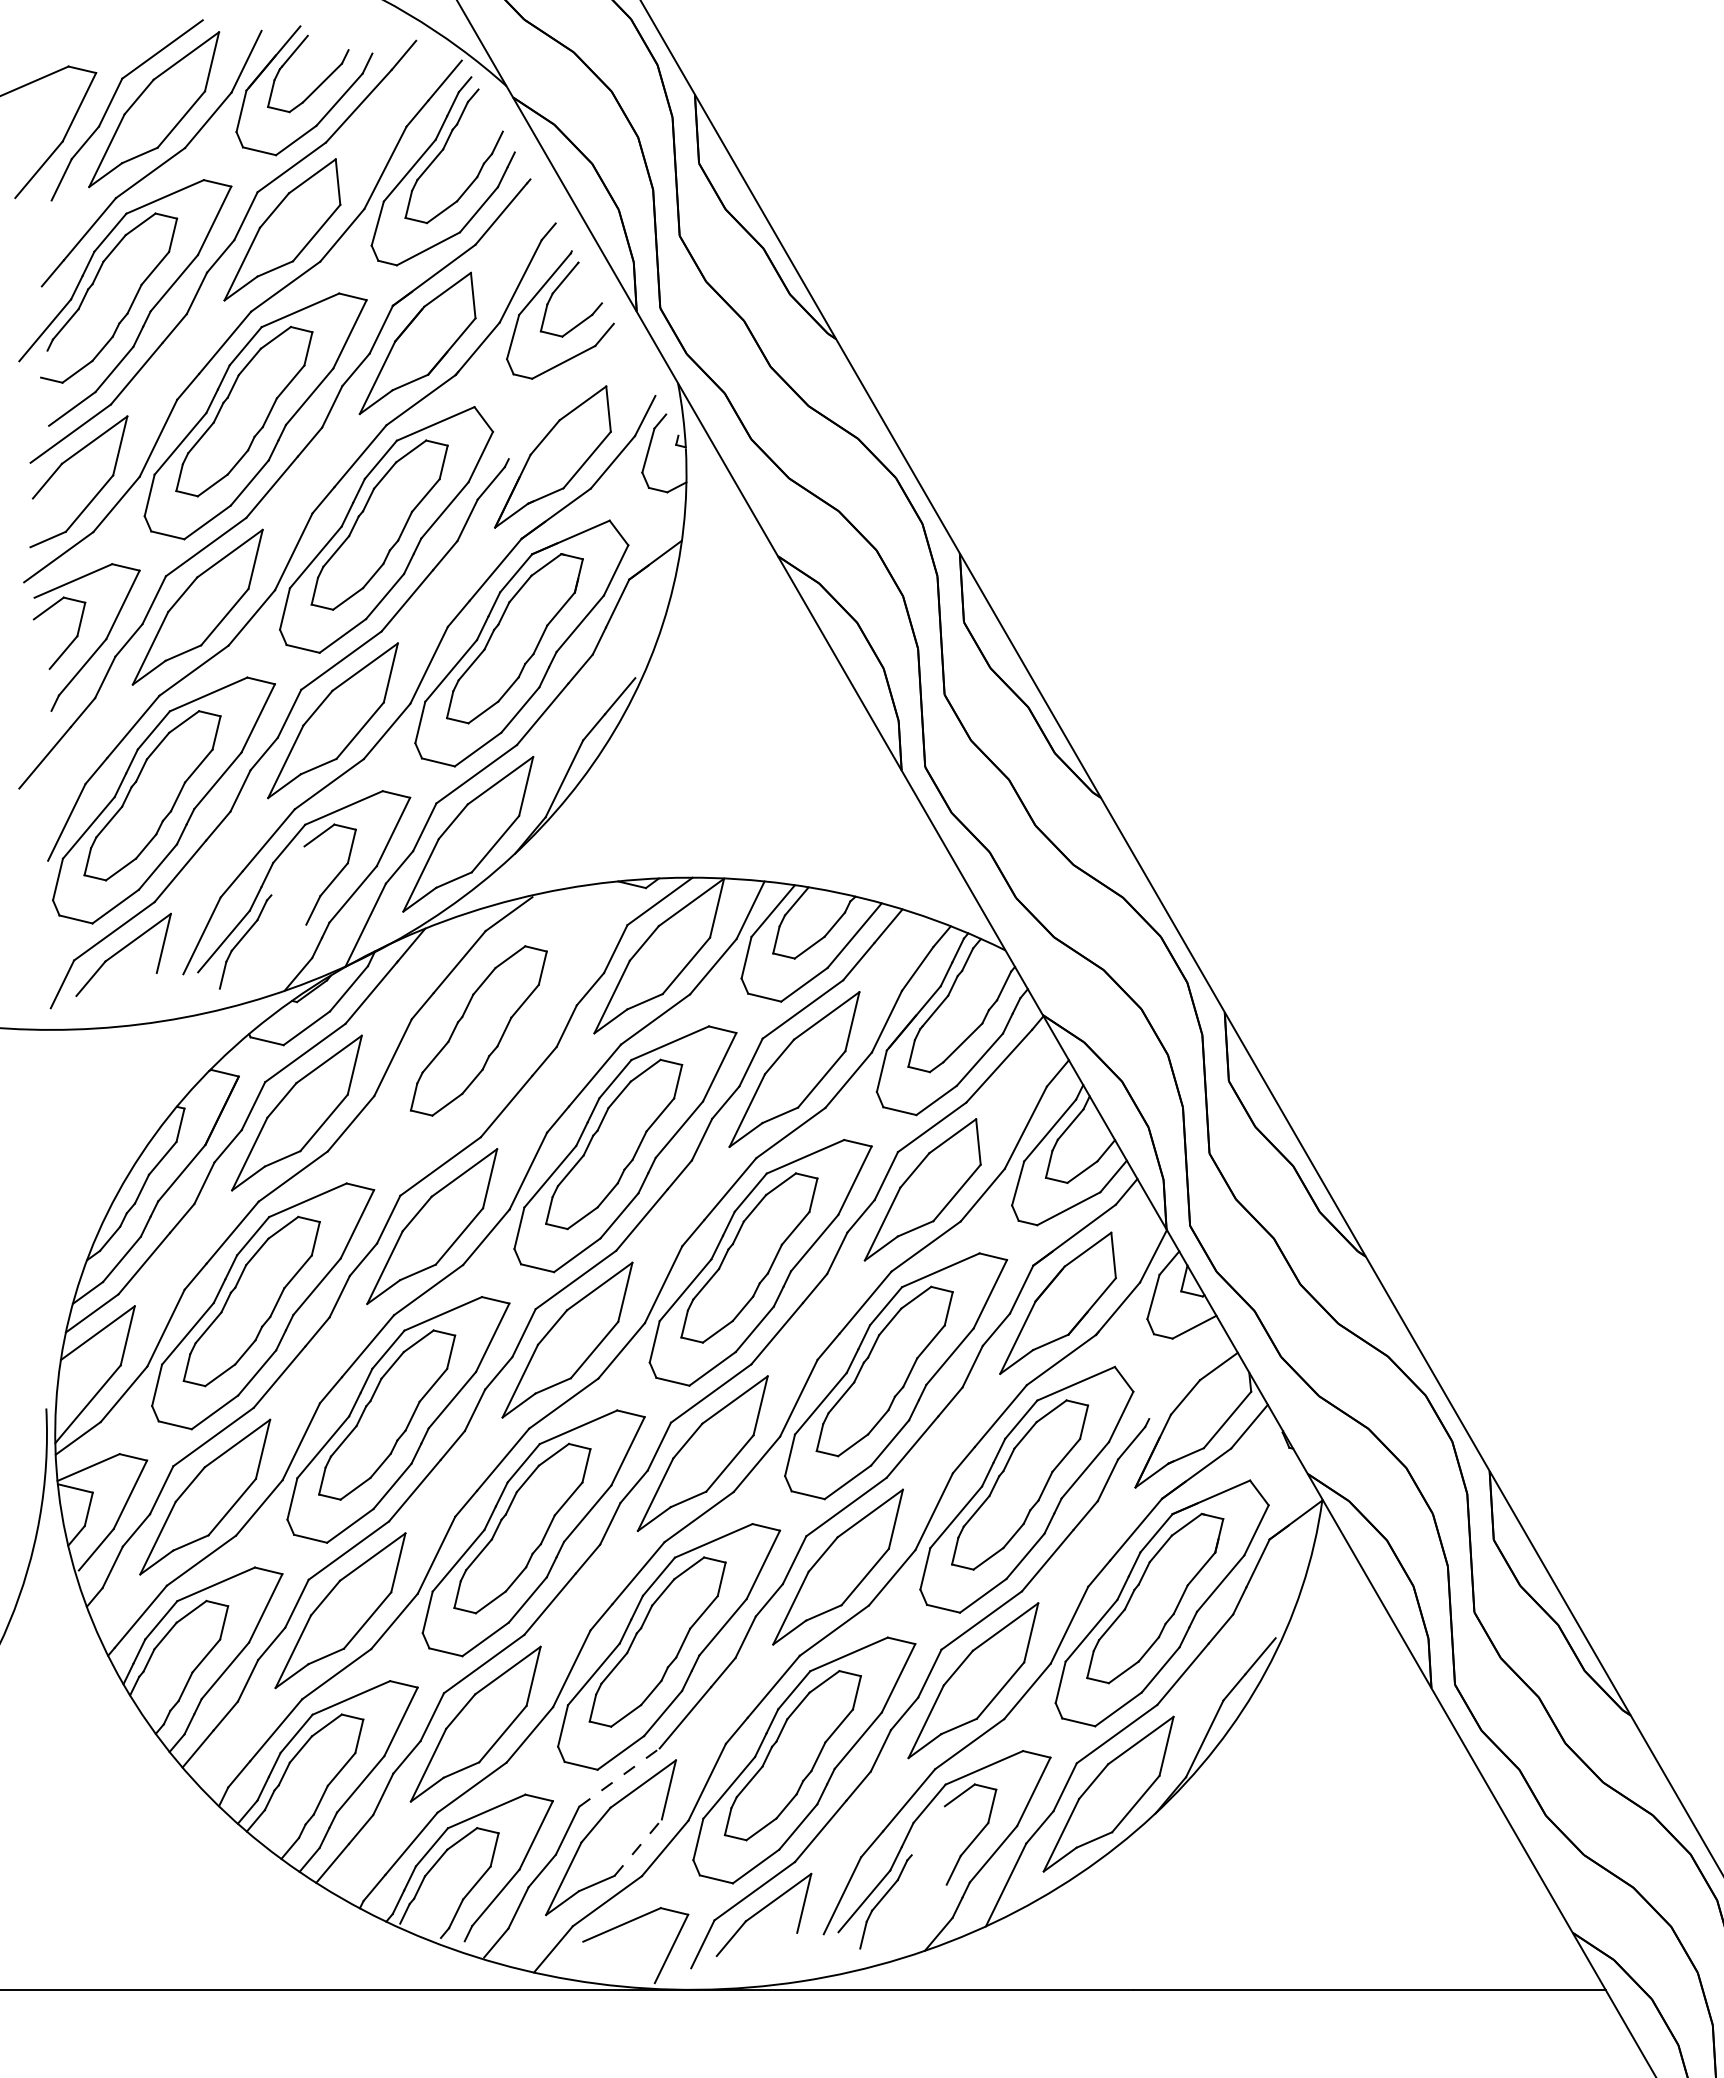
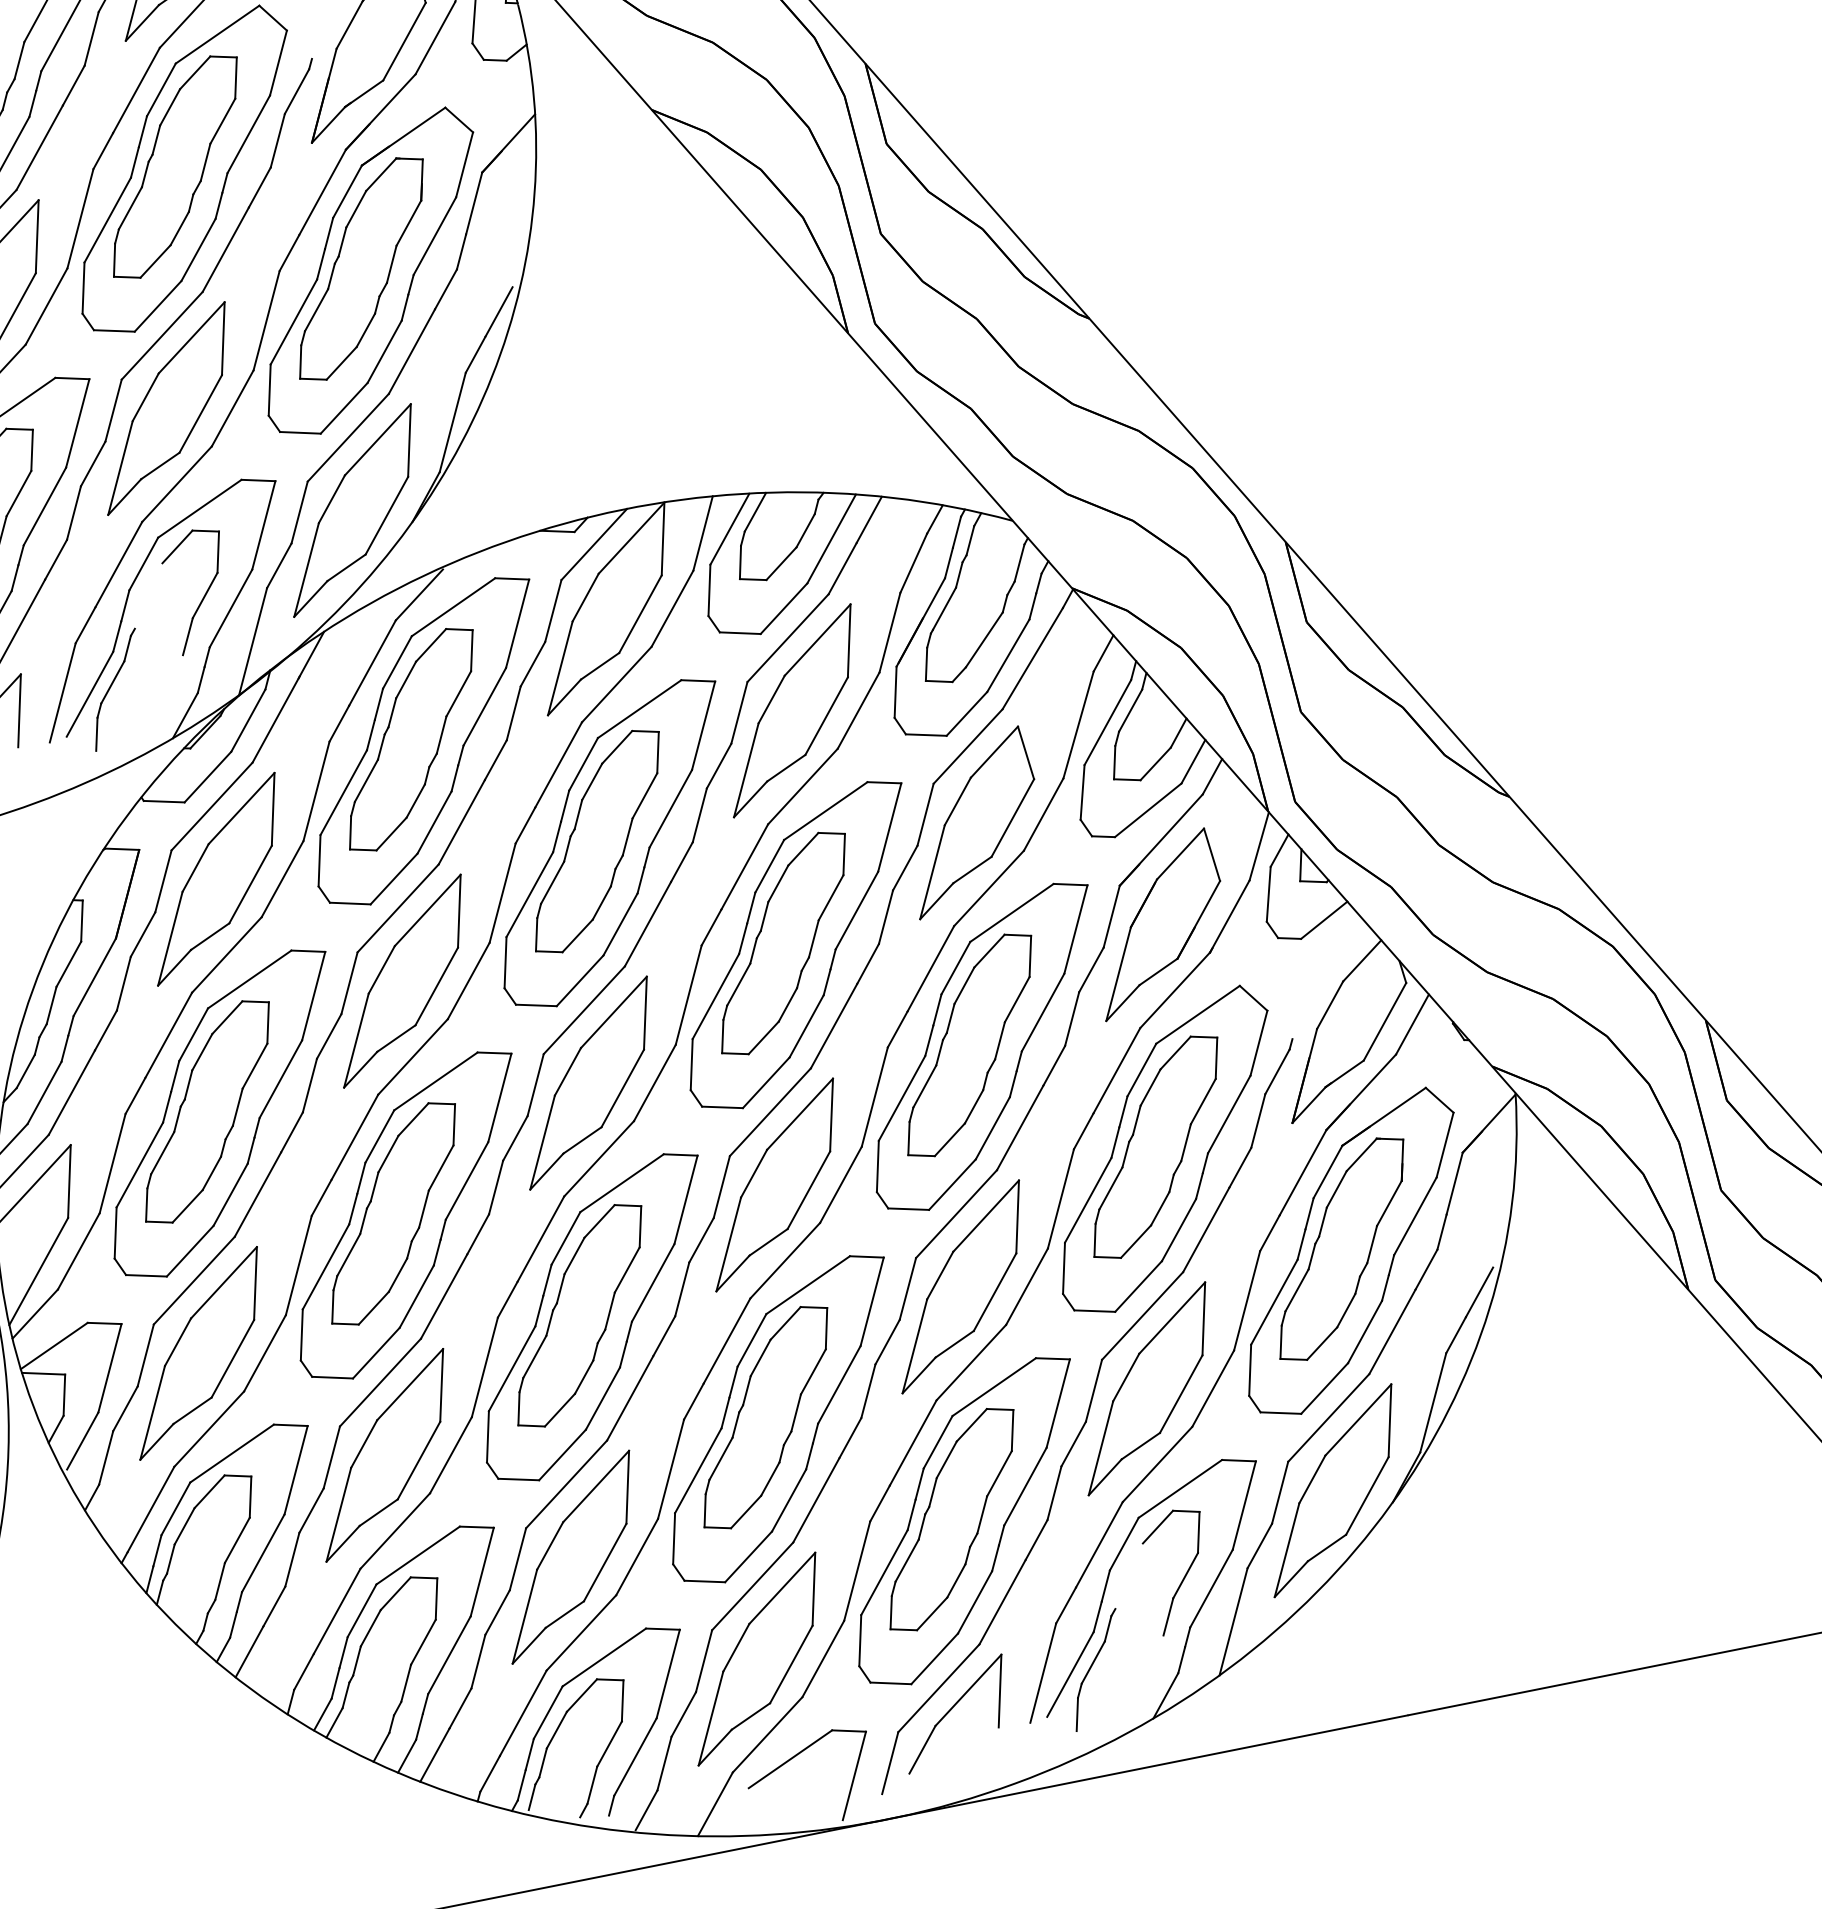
part: (490, 1035) -> (426, 742), added
line: (619, 1777) -> (752, 1586), dashed -> solid
line: (638, 1847) -> (791, 1664), dashed -> solid

